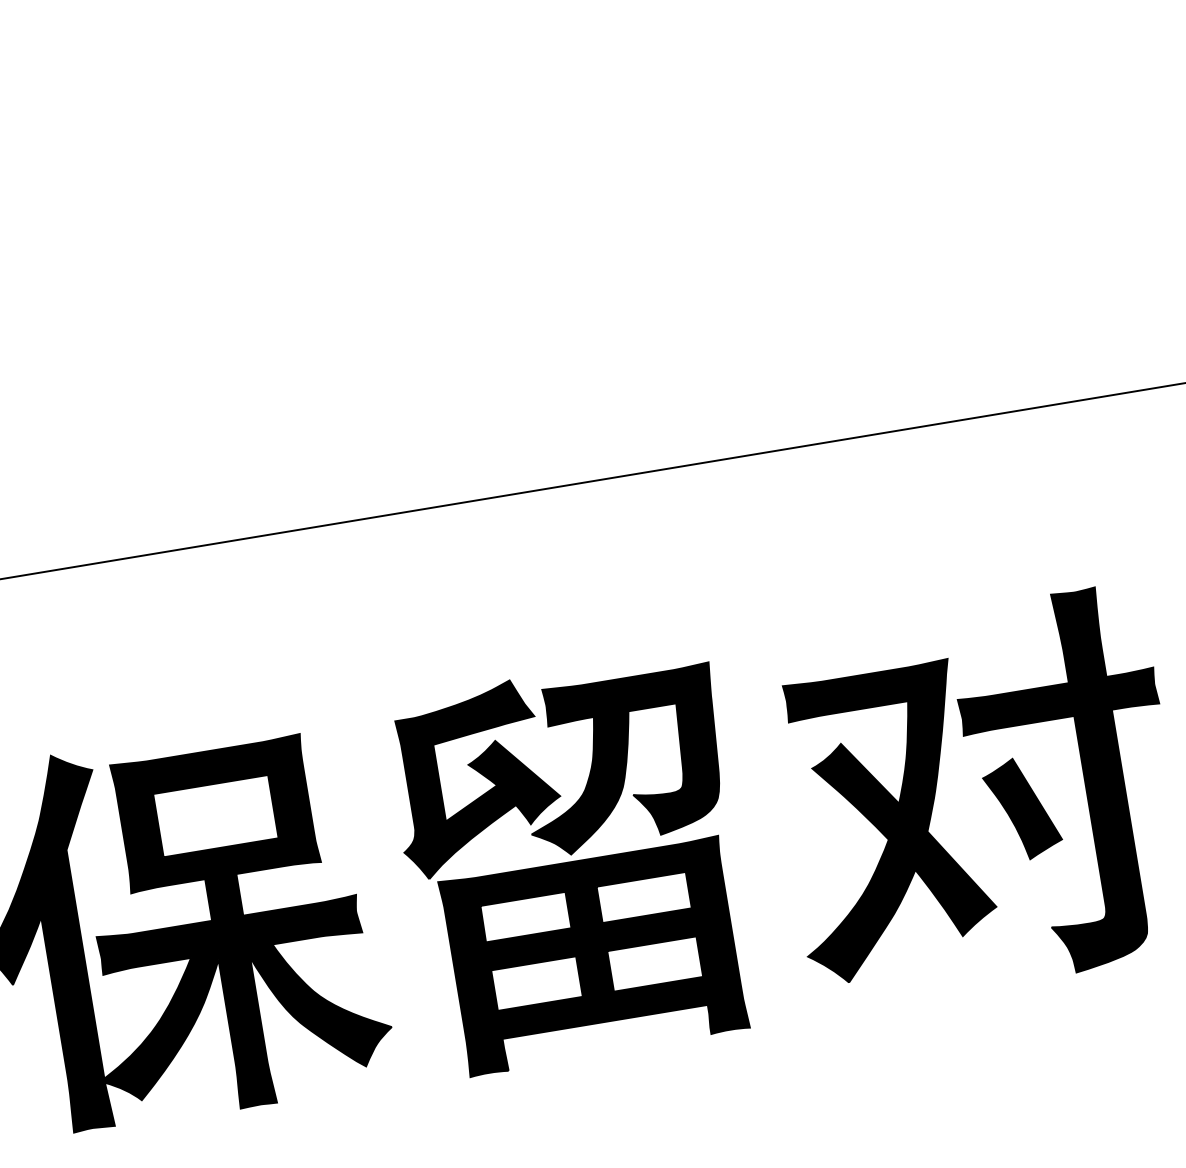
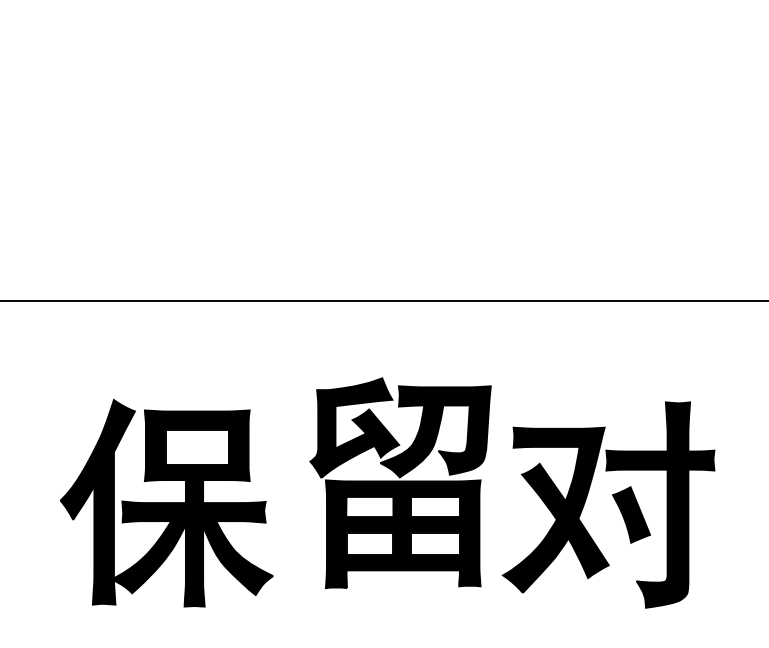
part: (573, 863) -> (400, 482), moved

